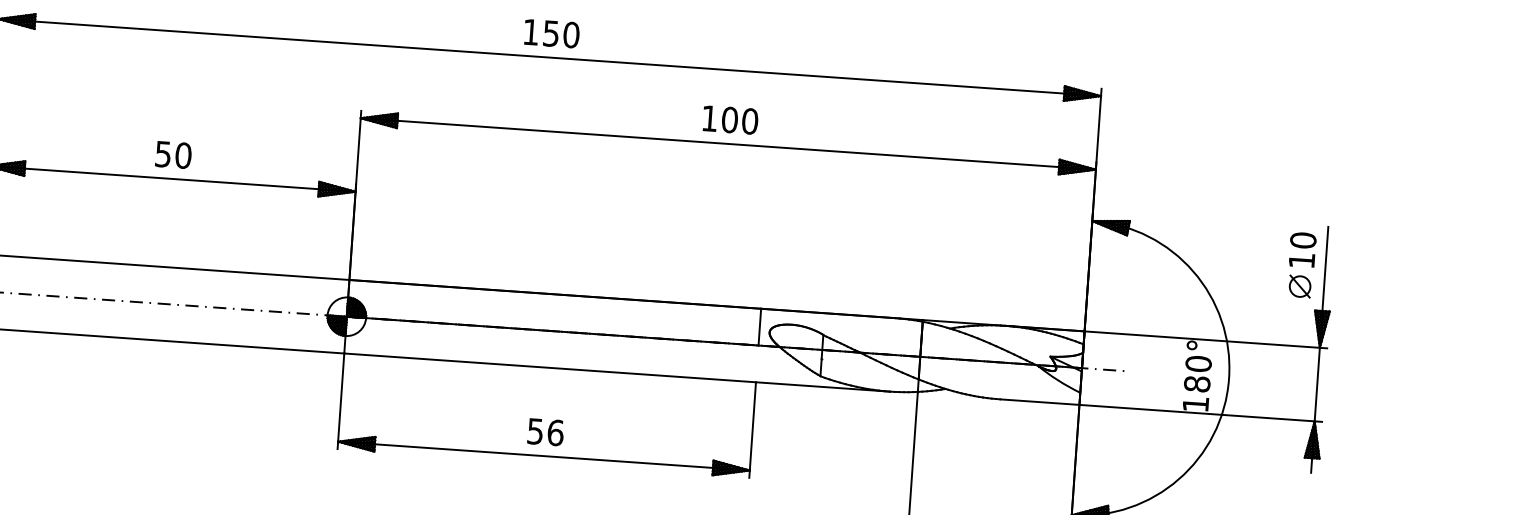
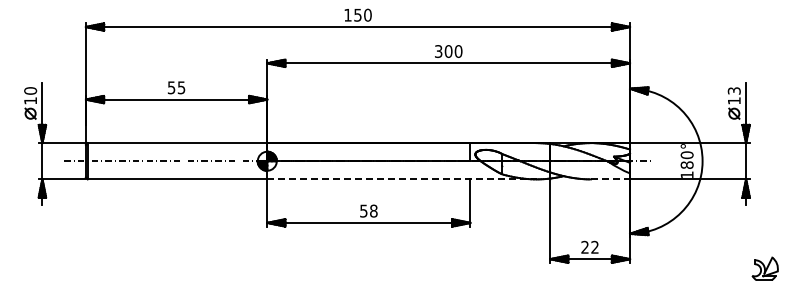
text: (709, 118) -> (438, 51), 100 -> 300
text: (183, 155) -> (181, 87), 50 -> 55
text: (1301, 239) -> (733, 90), 10 -> 13
line: (616, 372) -> (401, 179), solid -> dashed
line: (1039, 402) -> (610, 179), solid -> dashed
text: (555, 431) -> (373, 210), 56 -> 58

